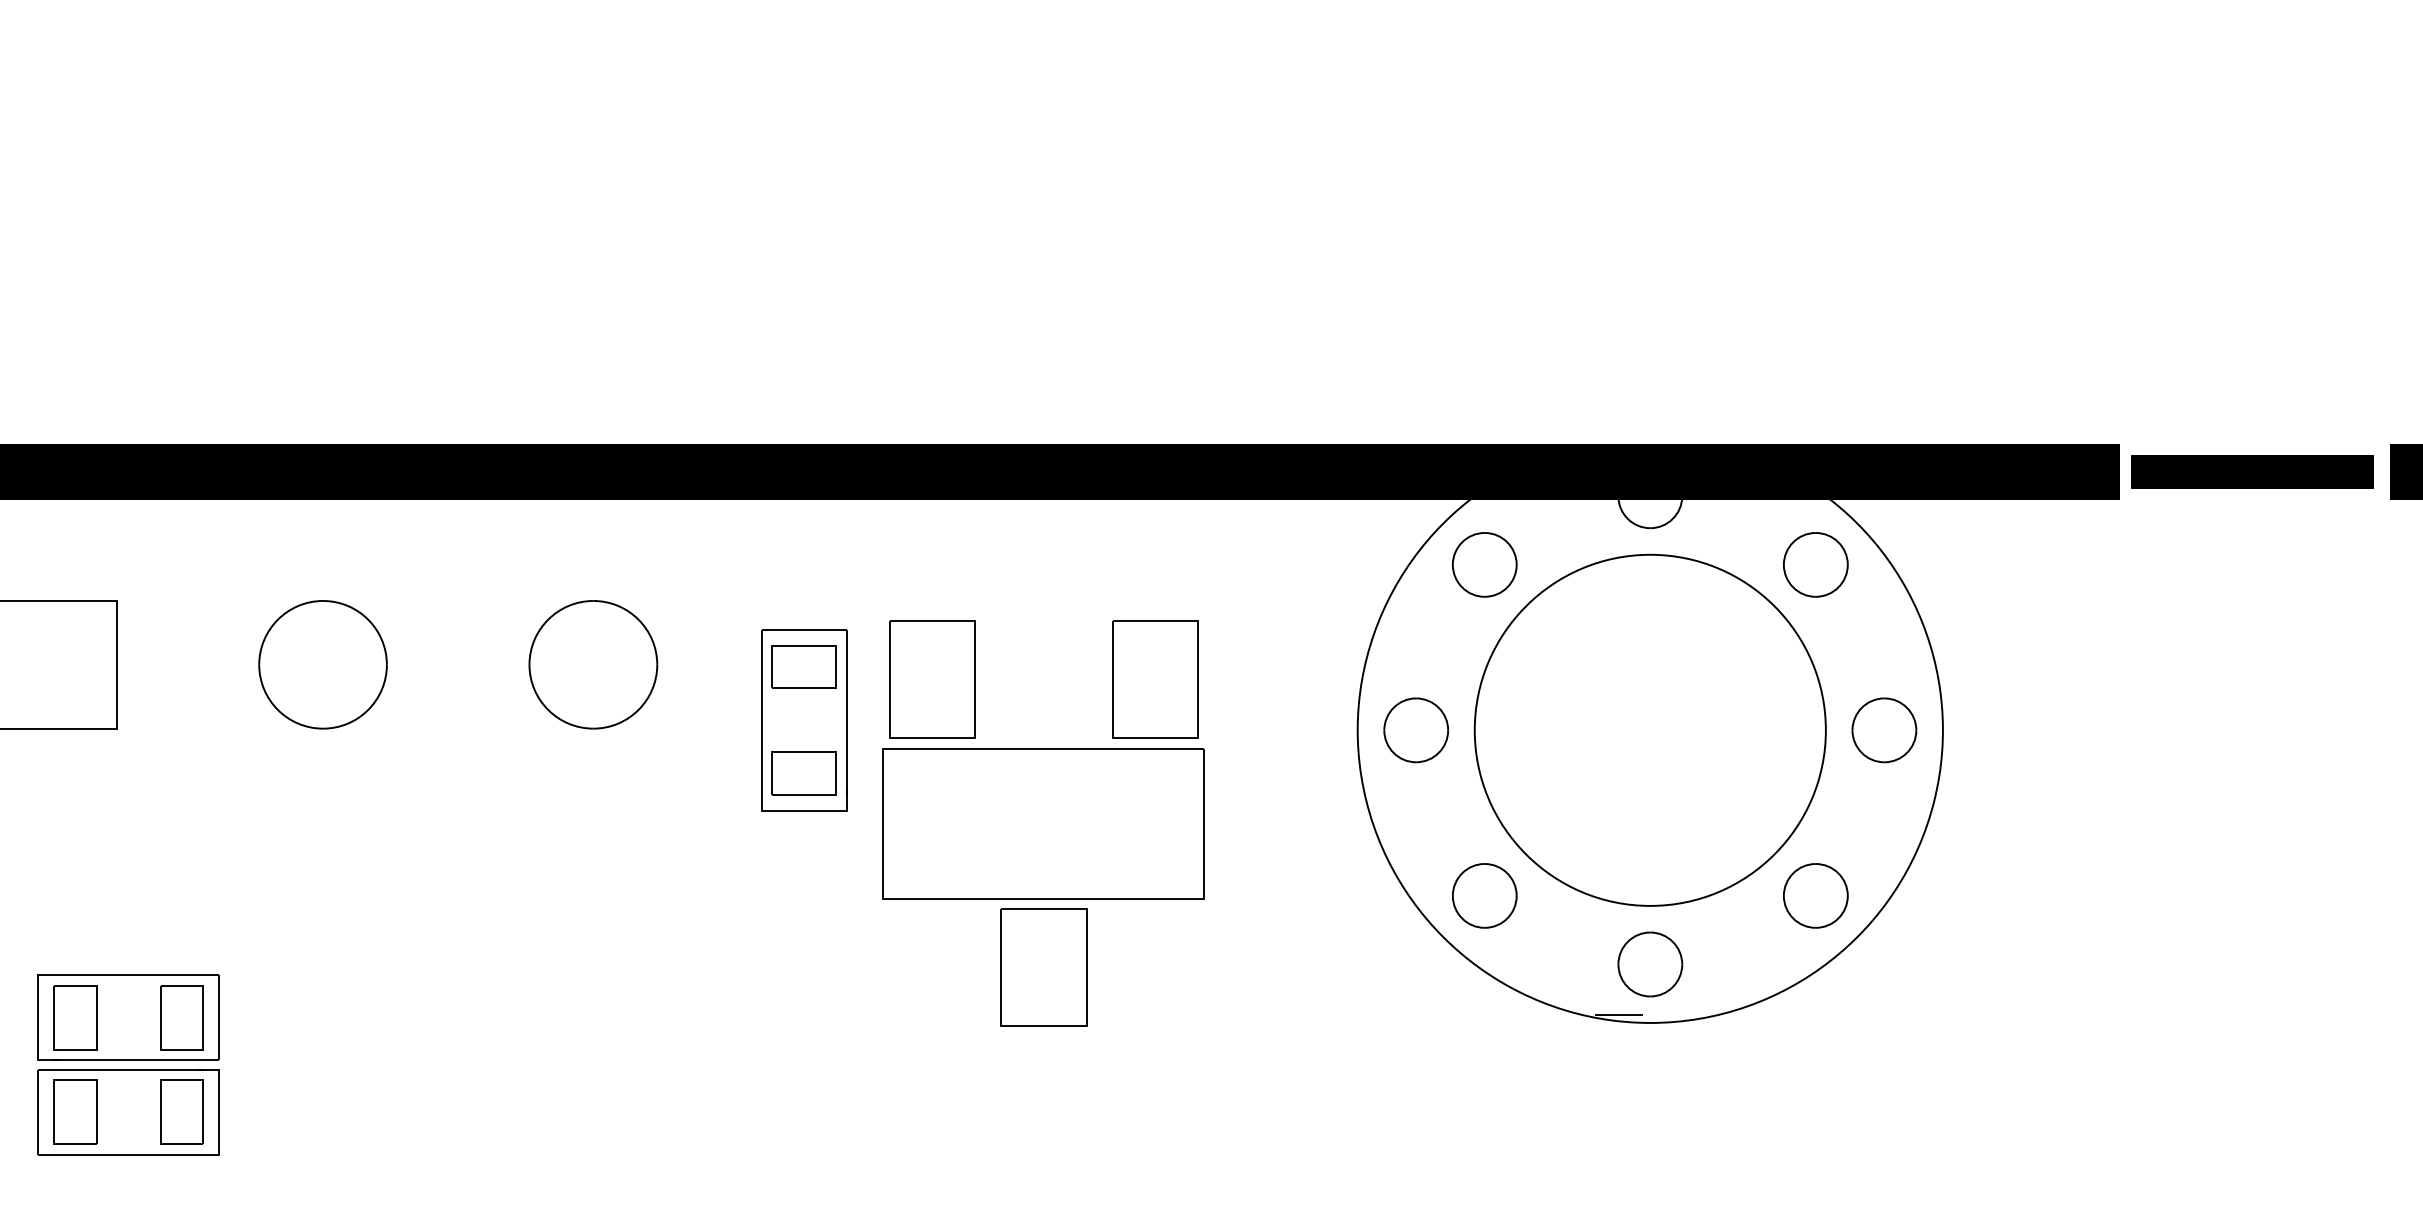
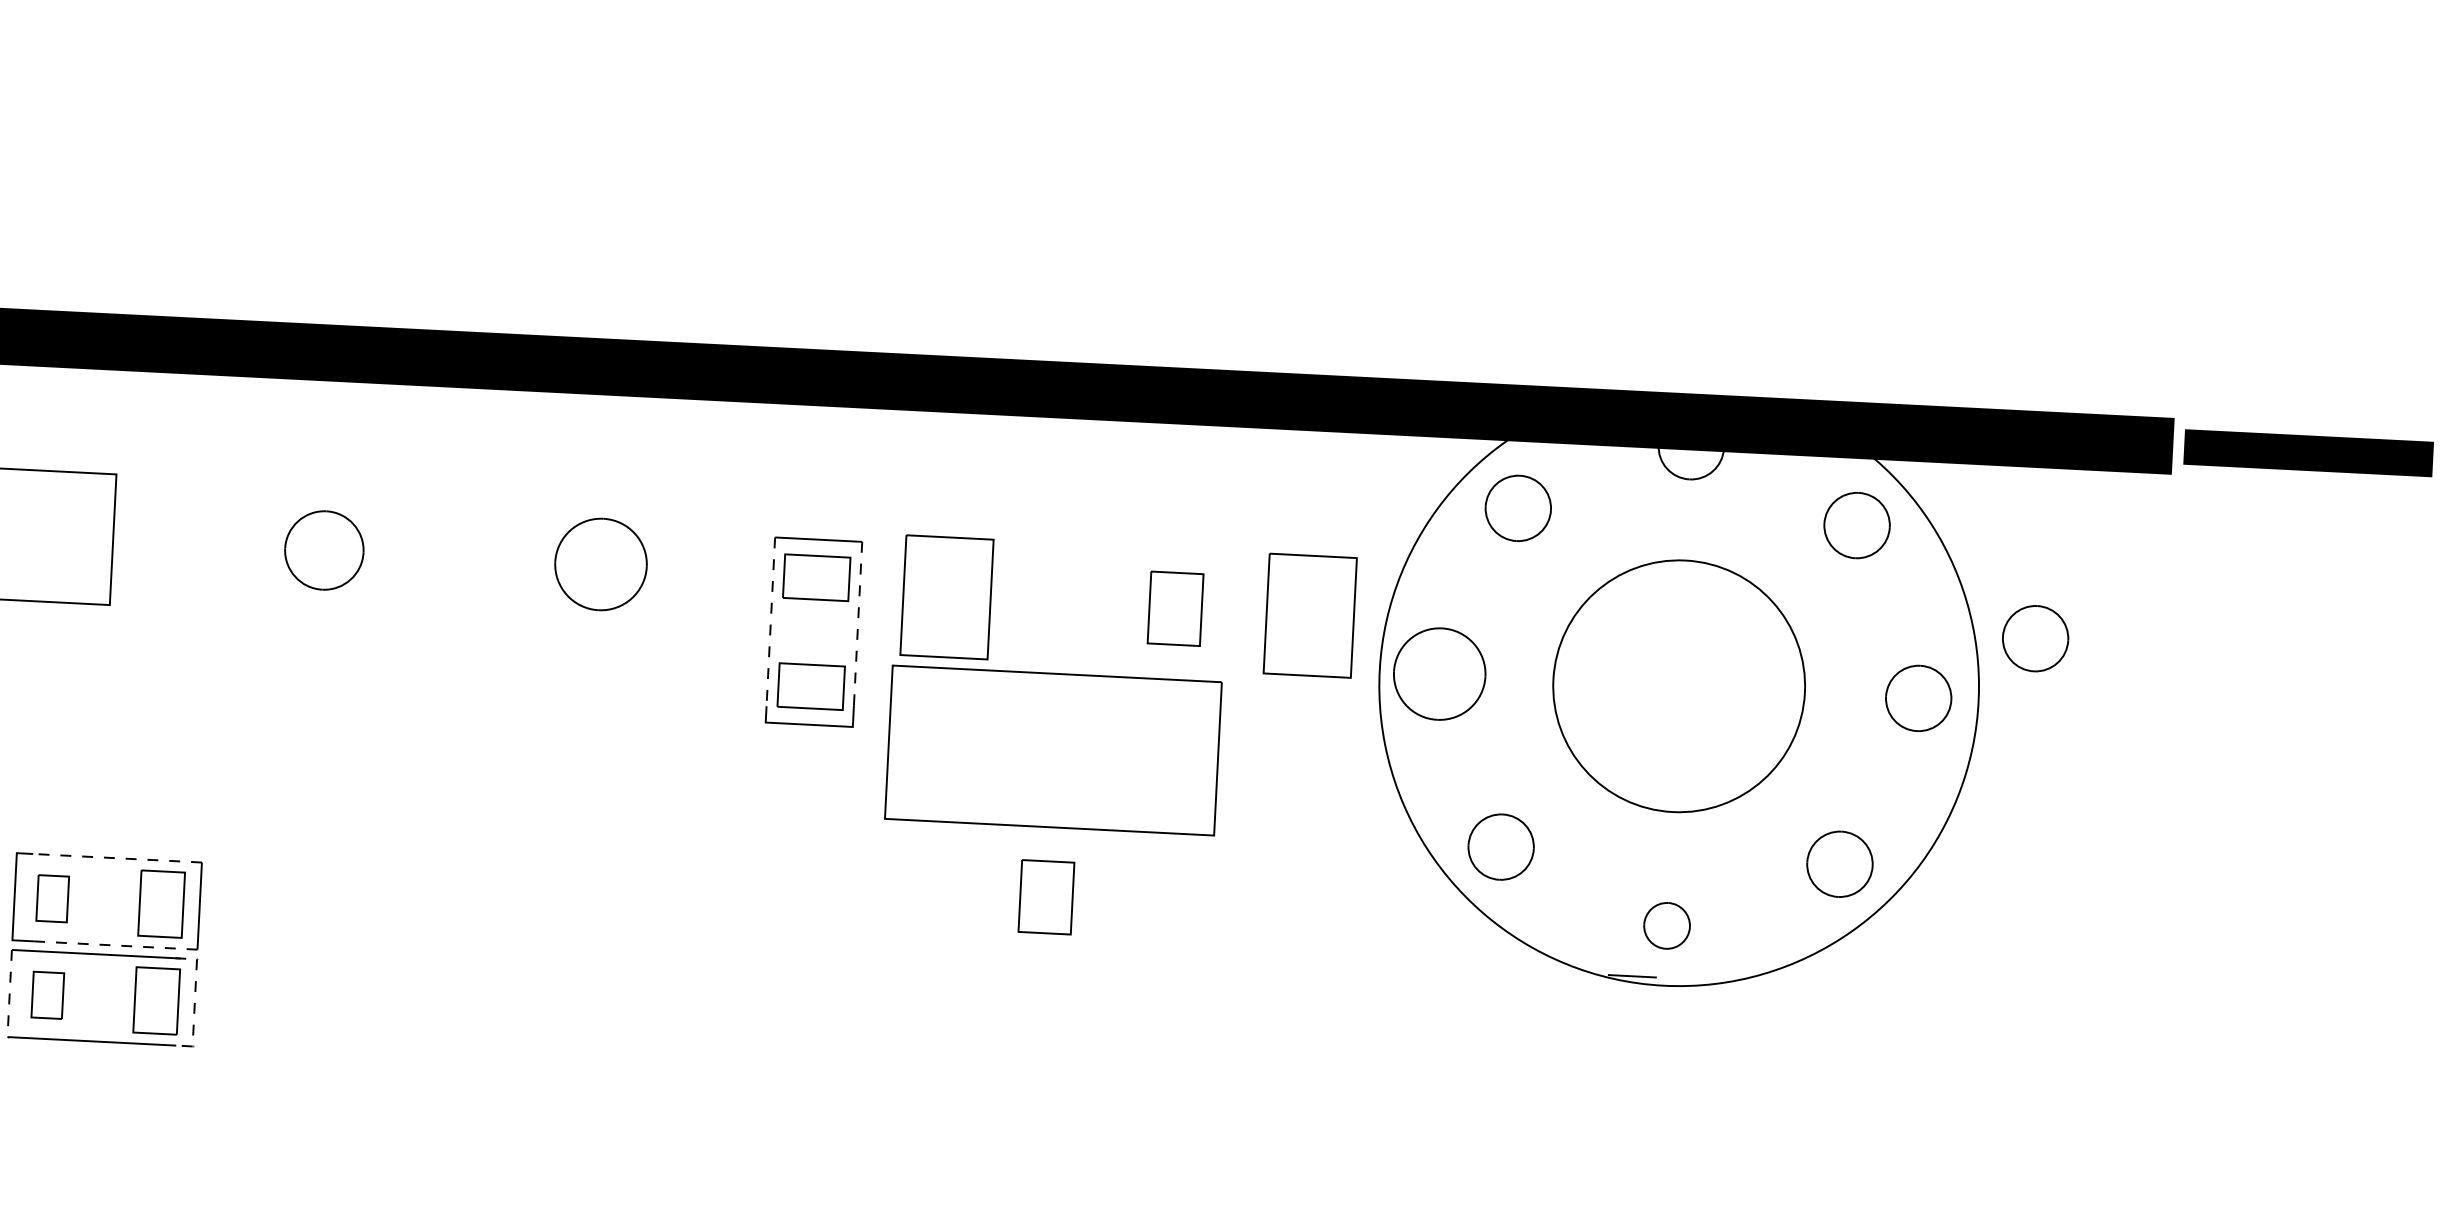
part: (322, 664) -> (323, 550), size x0.6
part: (593, 664) -> (601, 564), size x0.7
part: (1995, 666) -> (2035, 638), added
part: (1155, 679) -> (1175, 608), size x0.6
part: (1287, 679) -> (1310, 615), added
line: (761, 712) -> (770, 621), solid -> dashed
line: (846, 712) -> (857, 626), solid -> dashed
circle: (1649, 729) -> (1678, 685), size x0.7
part: (1415, 730) -> (1438, 674), size x1.4
part: (1650, 964) -> (1667, 925), size x0.7
part: (1043, 967) -> (1045, 897), size x0.6
line: (136, 975) -> (117, 858), solid -> dashed
part: (75, 1017) -> (52, 898), size x0.7
line: (136, 1060) -> (112, 945), solid -> dashed
line: (219, 1109) -> (195, 1000), solid -> dashed
part: (75, 1111) -> (47, 994), size x0.7
line: (38, 1112) -> (9, 993), solid -> dashed

